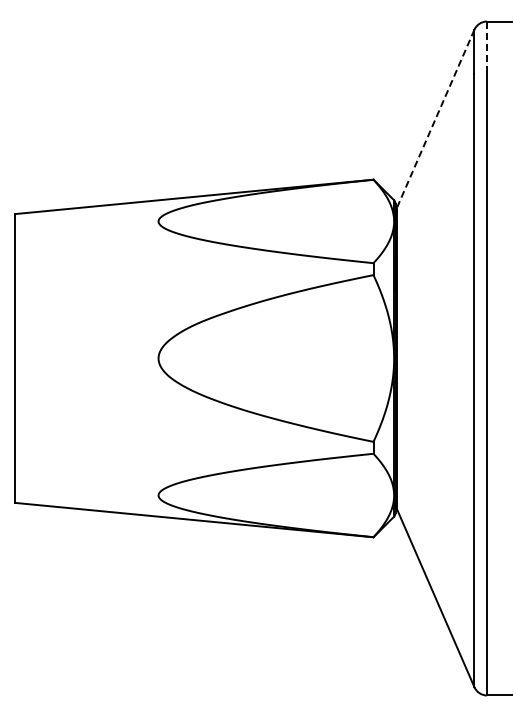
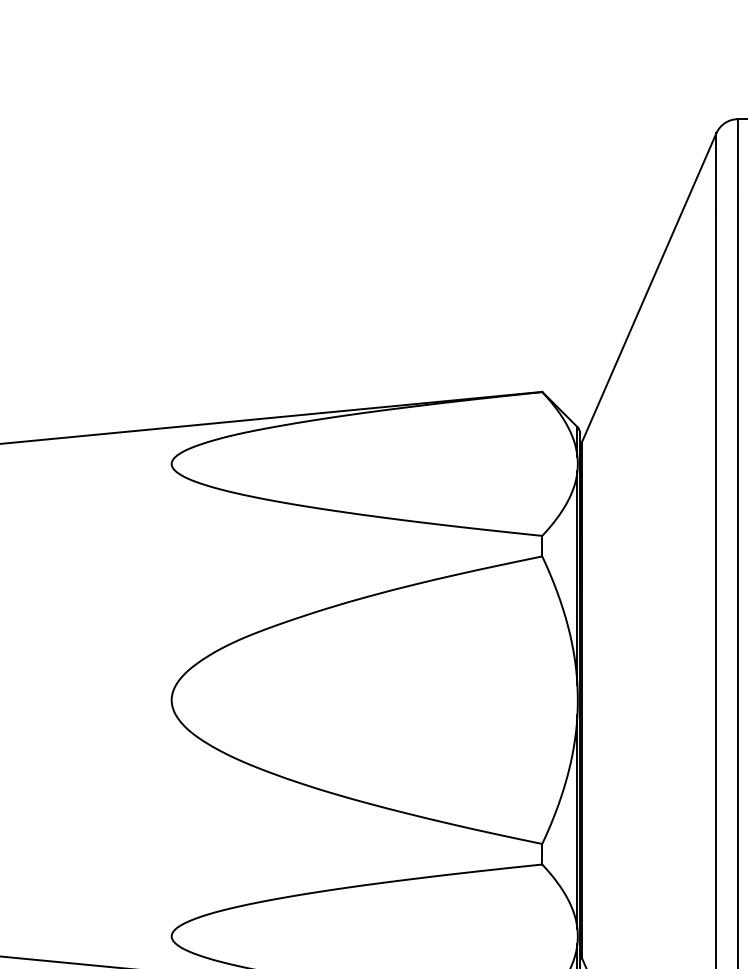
line: (487, 44) -> (738, 158), dashed -> solid
line: (435, 119) -> (649, 288), dashed -> solid

